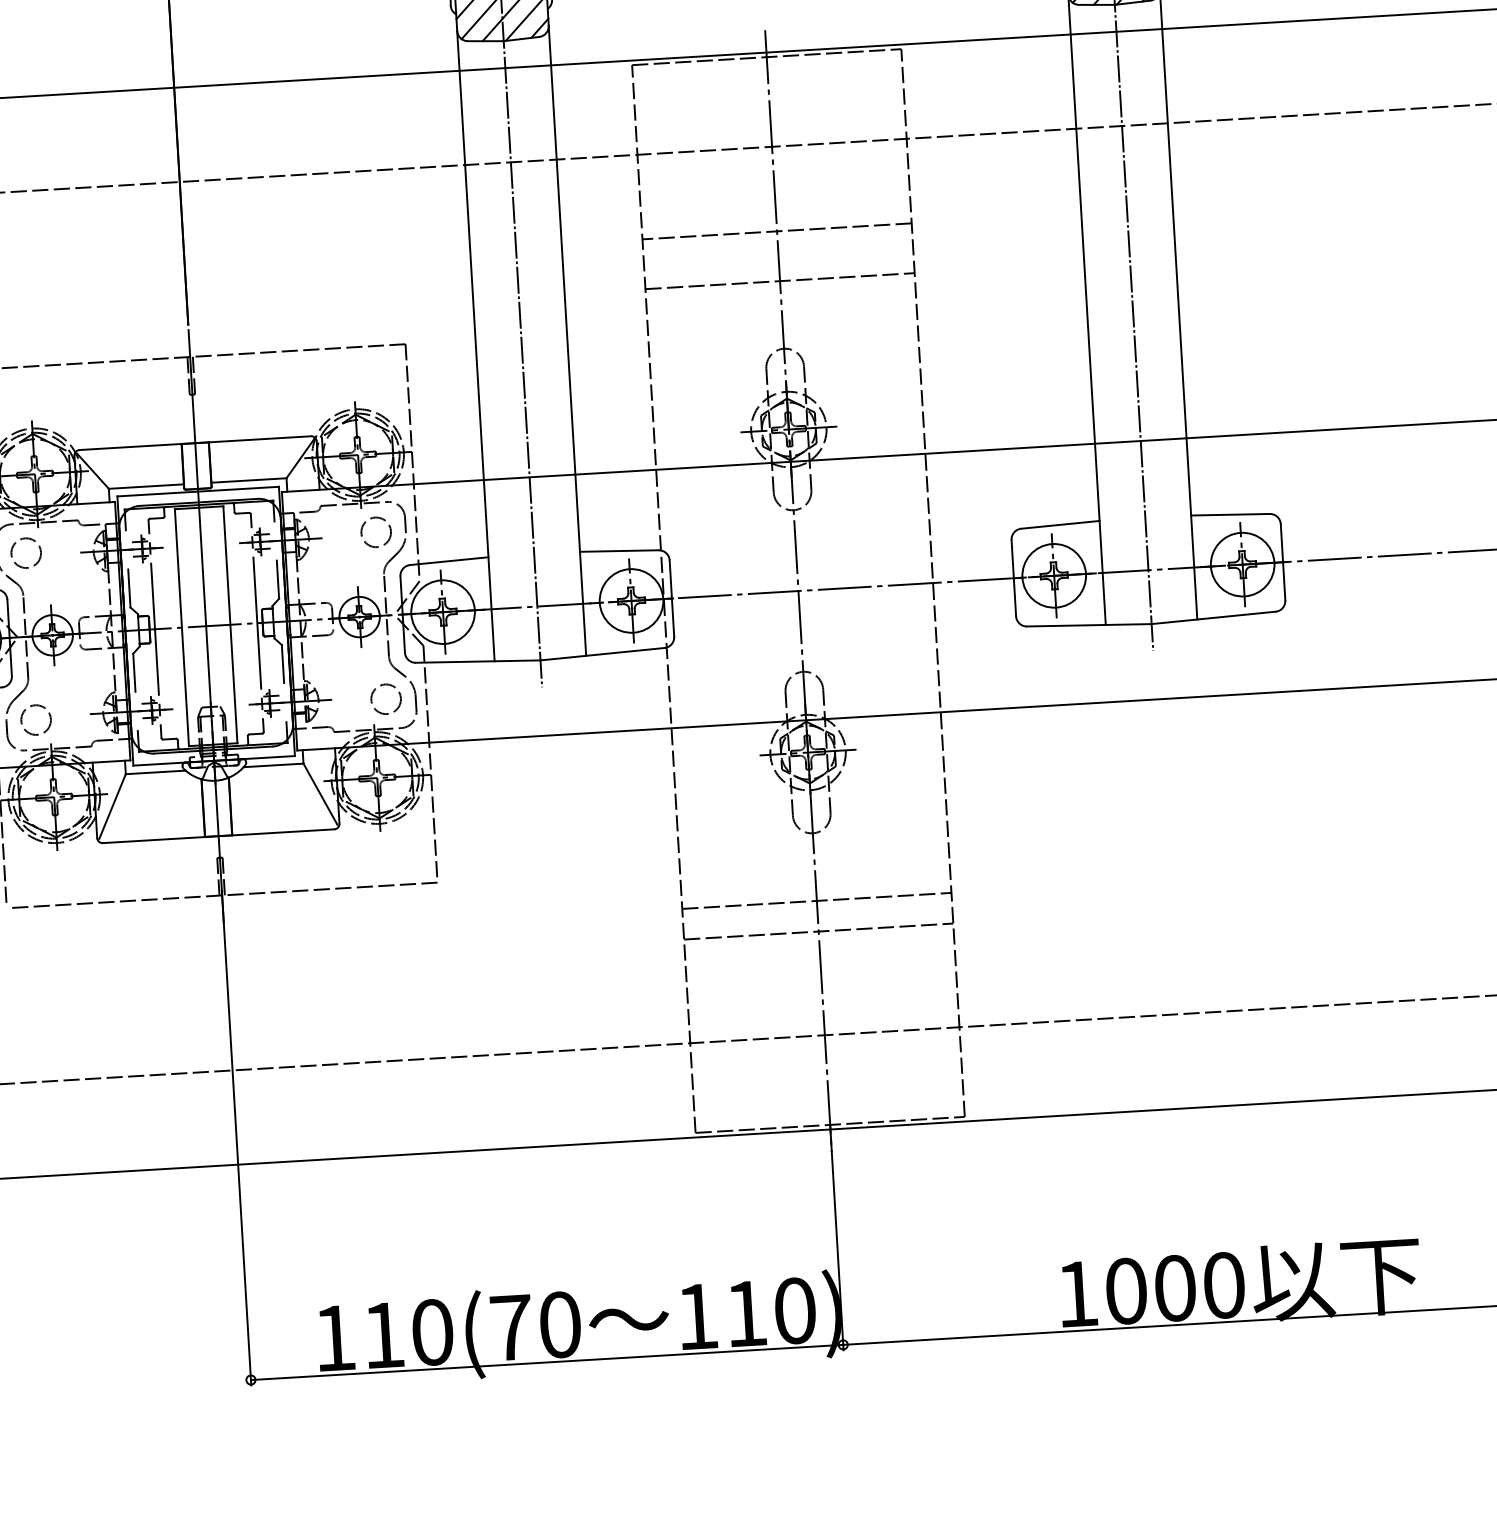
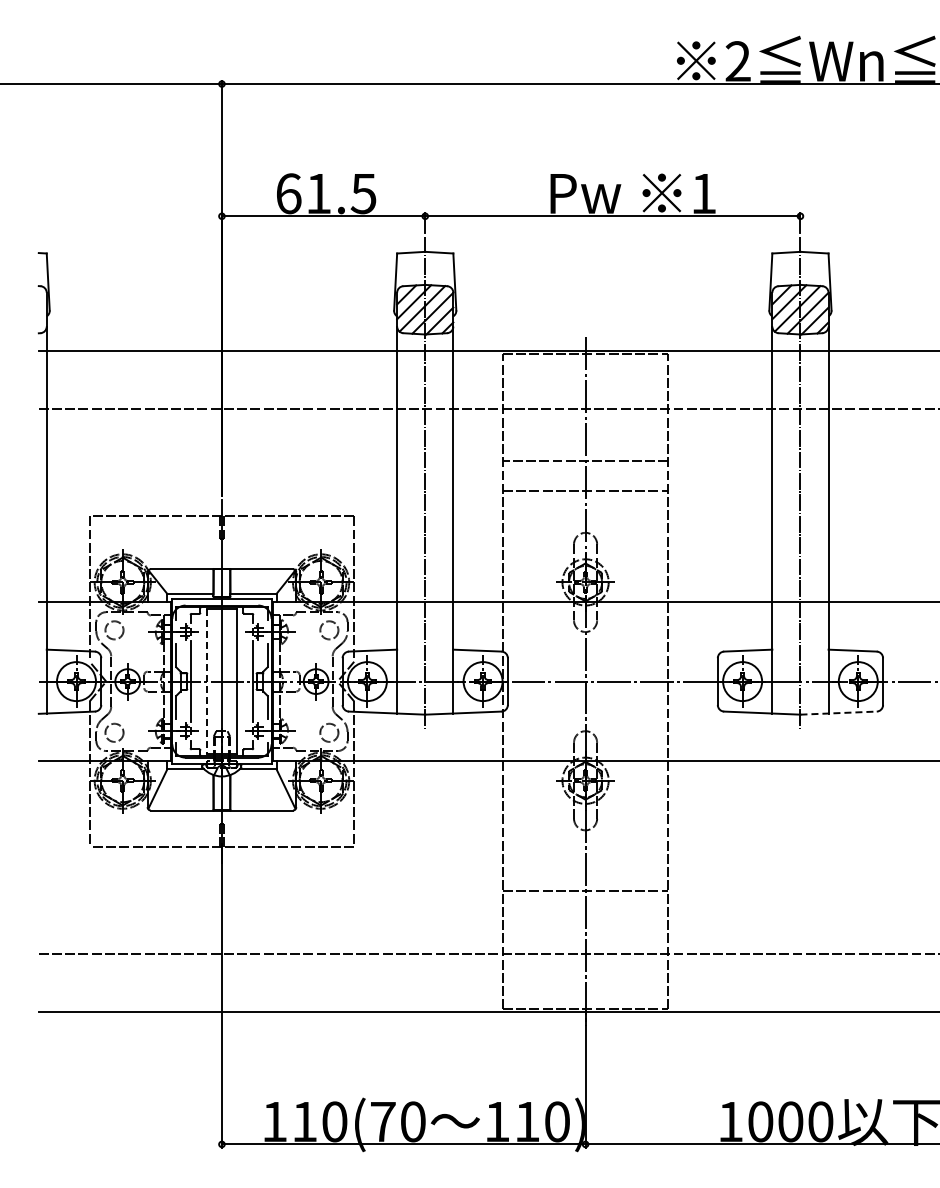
line: (1215, 618) -> (839, 713), solid -> dashed
line: (182, 627) -> (207, 681), solid -> dashed
line: (816, 900) -> (585, 871), removed

